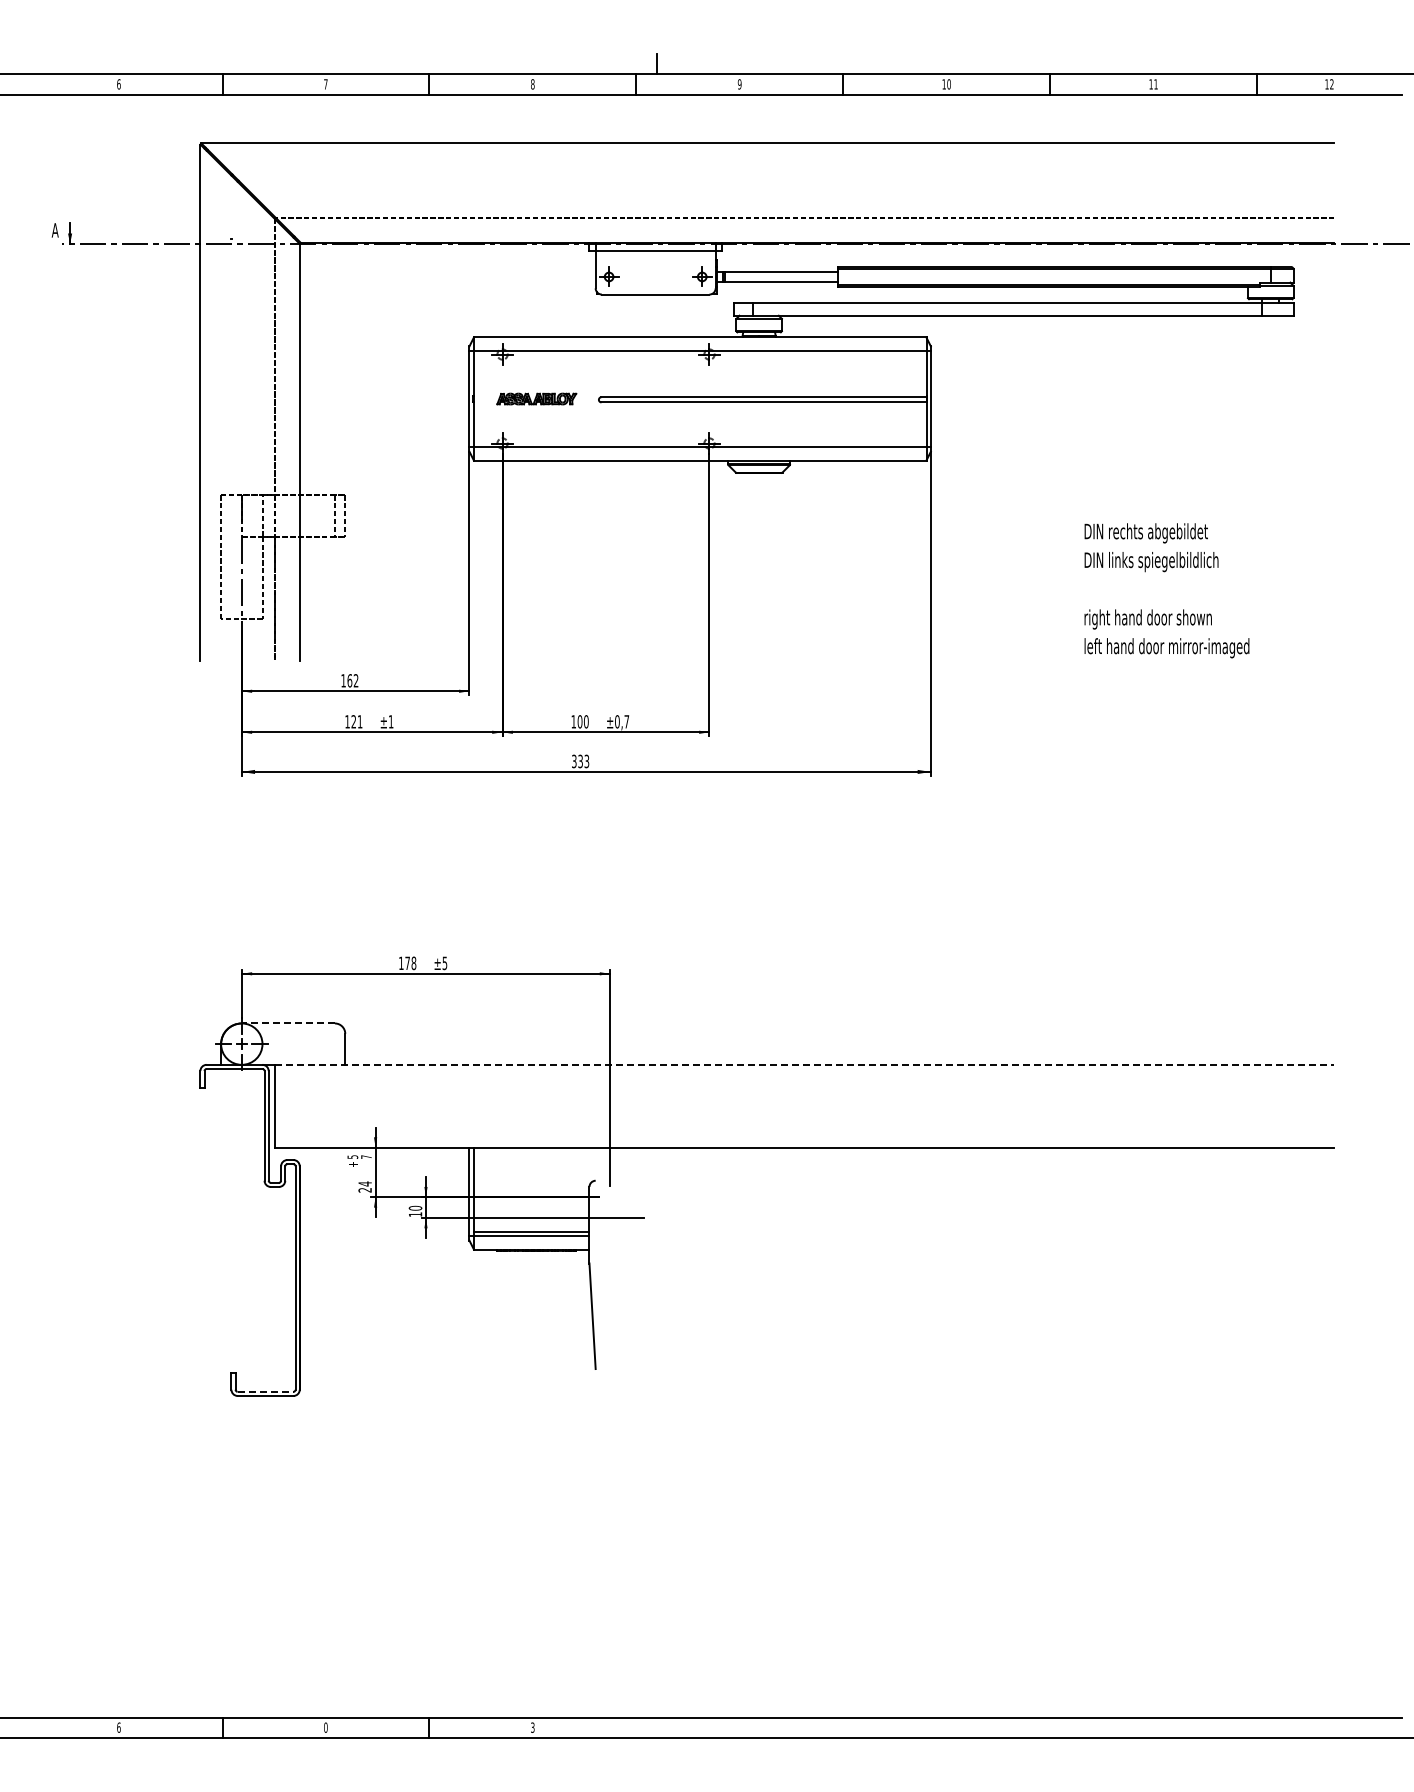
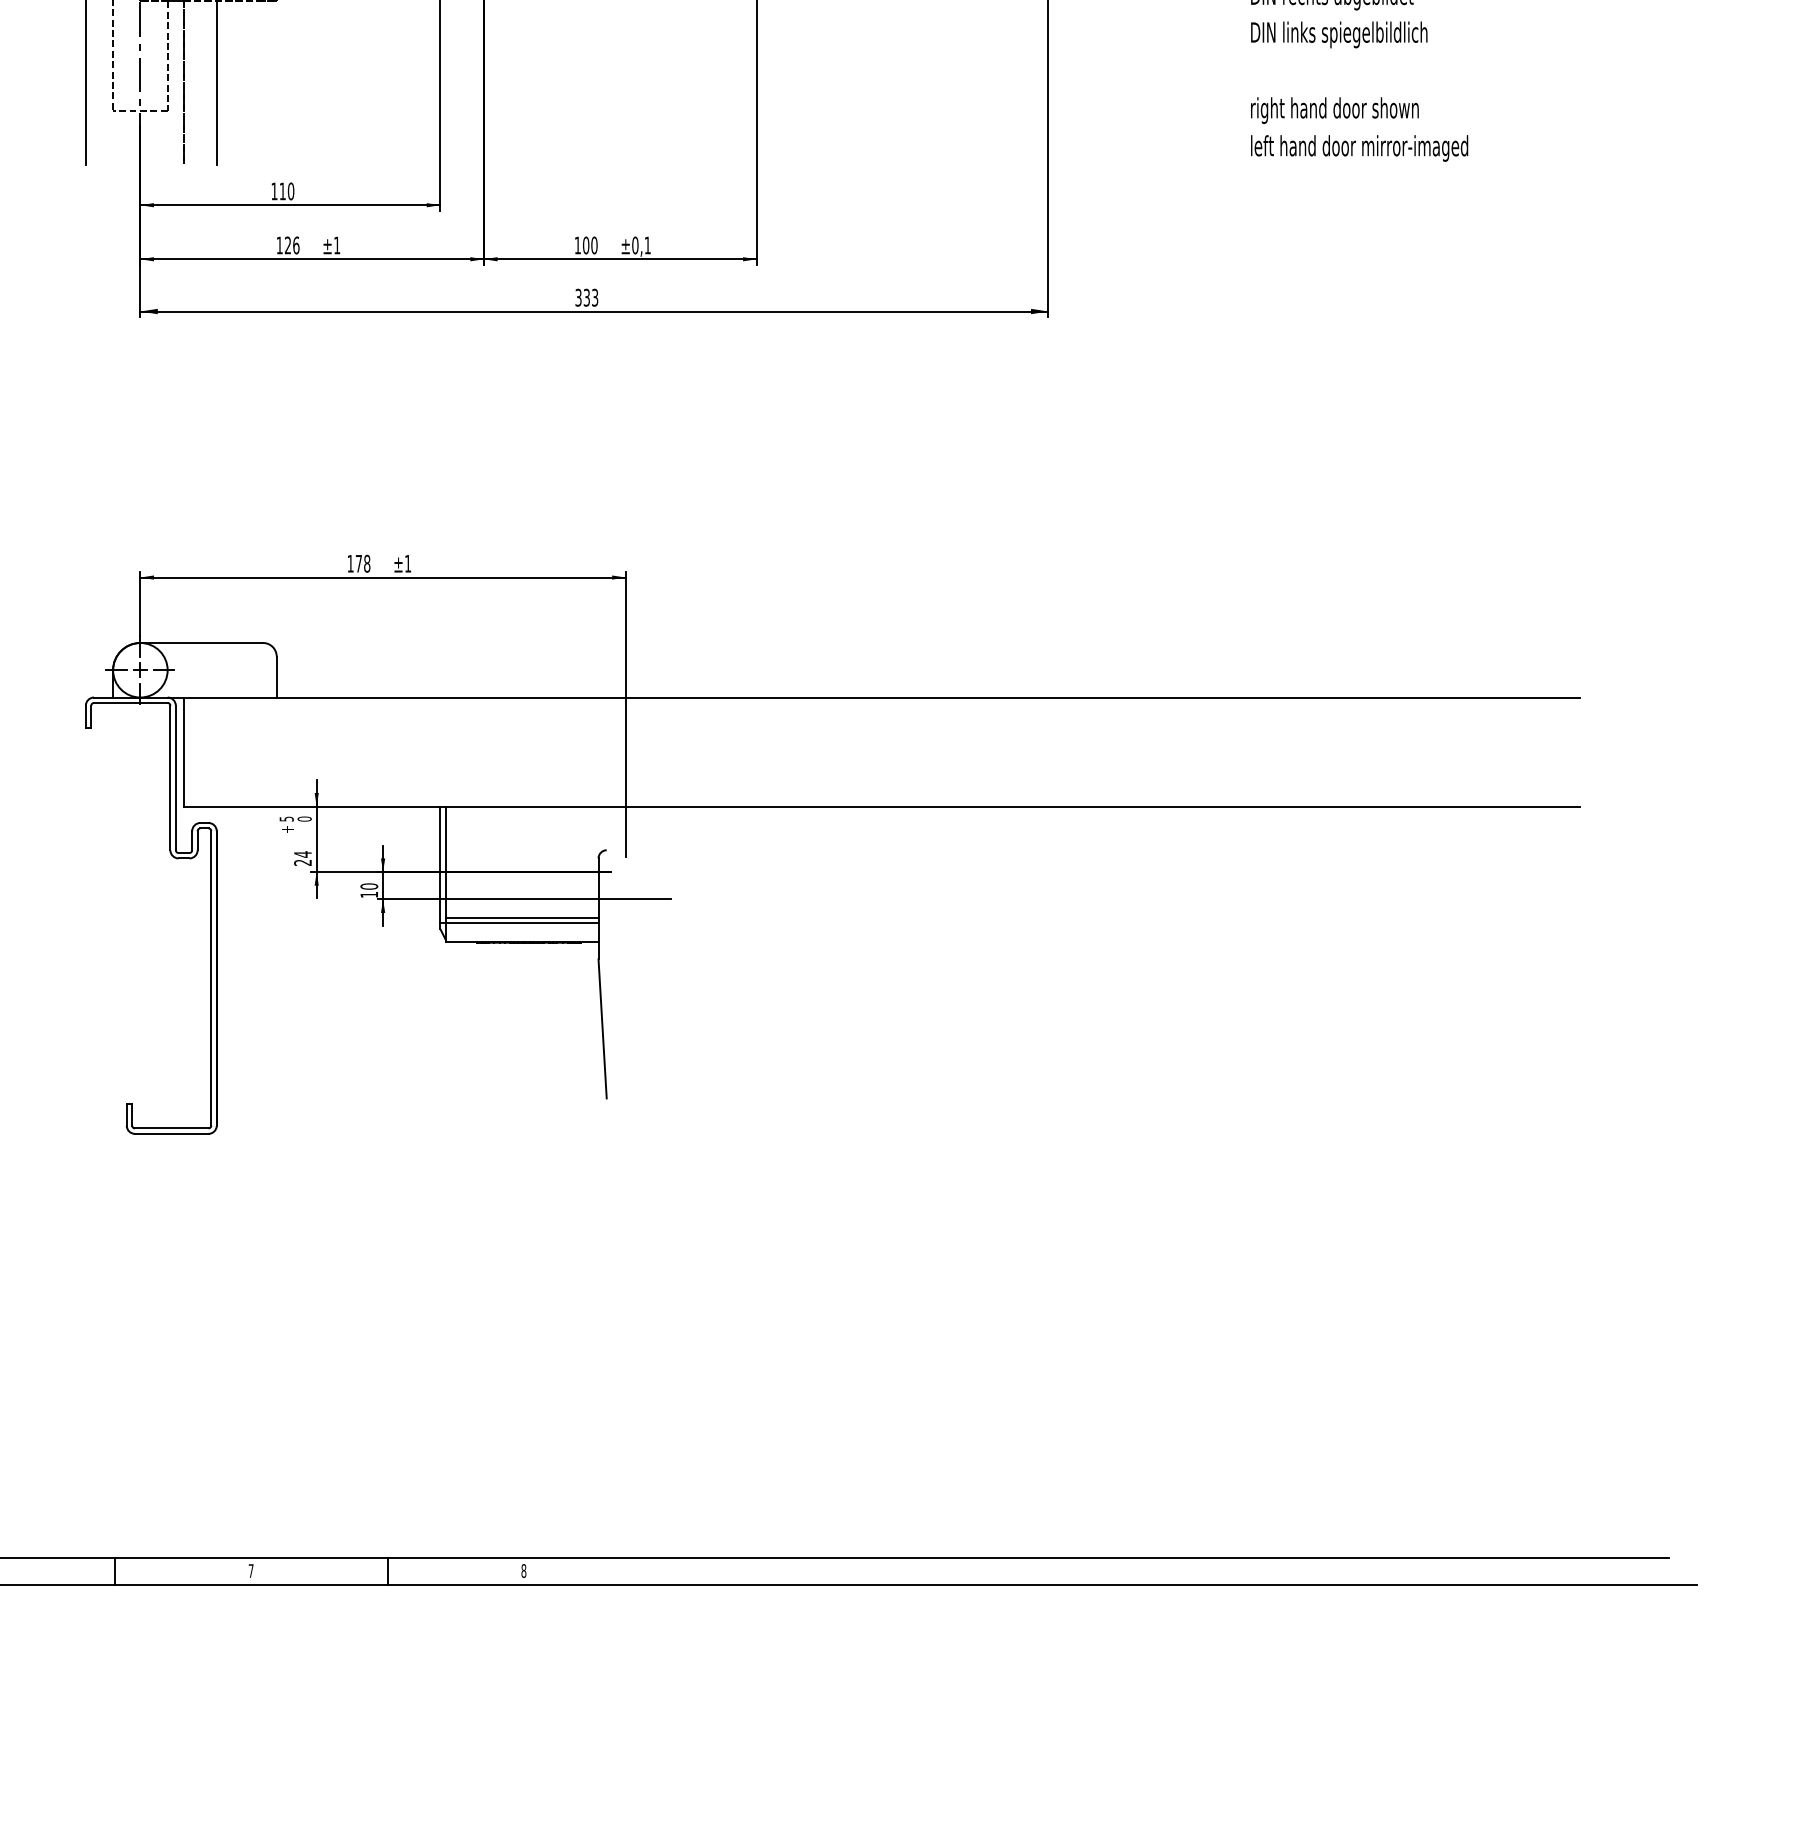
text: (352, 680) -> (286, 191), 162 -> 110
text: (359, 721) -> (295, 245), 121 -> 126
text: (626, 721) -> (647, 245), ±0,7 -> ±0,1
text: (444, 963) -> (407, 563), ±5 -> ±1
line: (288, 1023) -> (201, 643), dashed -> solid
line: (804, 1064) -> (881, 697), dashed -> solid
text: (366, 1157) -> (304, 819), 7 -> 0
line: (265, 1391) -> (171, 1127), dashed -> solid
text: (325, 1727) -> (250, 1570), 0 -> 7
text: (532, 1727) -> (523, 1570), 3 -> 8

